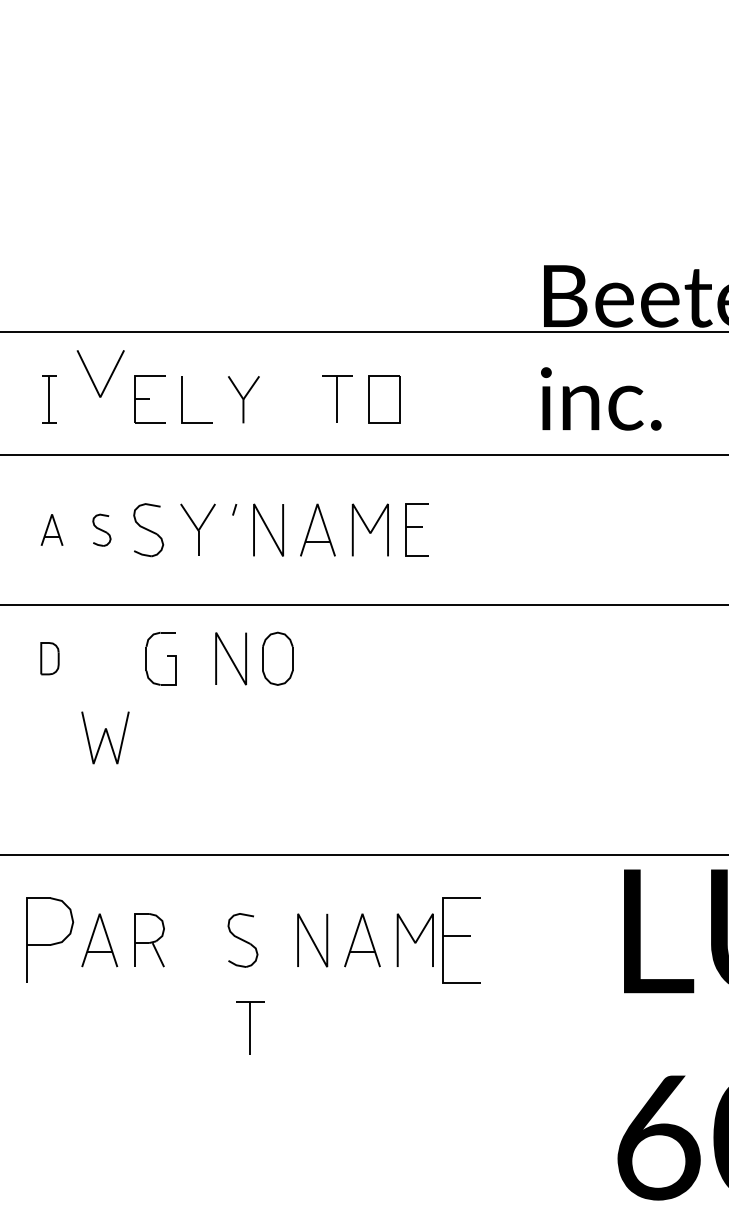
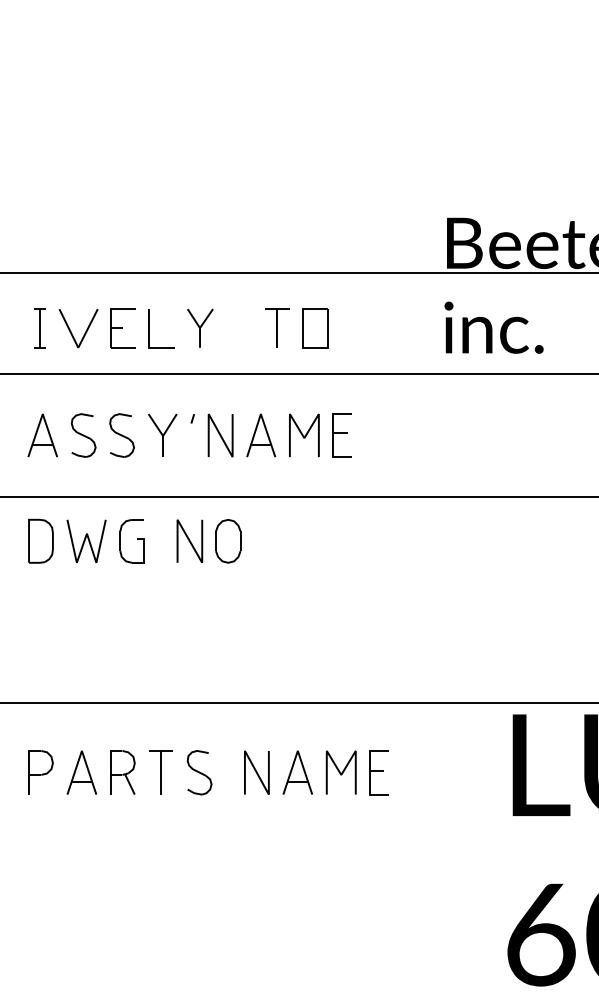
curve: (92, 378) -> (71, 332), moved
part: (51, 529) -> (42, 435), size x1.67
part: (101, 530) -> (83, 435), size x1.67
part: (49, 658) -> (40, 541), size x1.67
curve: (104, 736) -> (85, 540), moved
part: (49, 939) -> (40, 771), size x0.62
part: (461, 940) -> (379, 772), size x0.62
part: (250, 1027) -> (161, 771), moved

